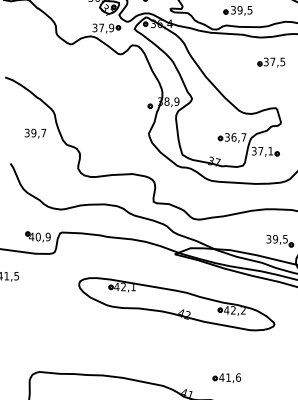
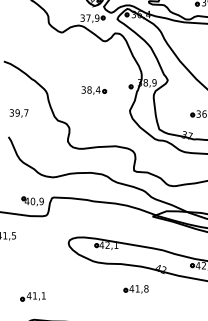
part: (107, 110) -> (93, 90), added
text: (35, 133) -> (19, 113), moved
part: (155, 337) -> (135, 289), added
part: (37, 345) -> (32, 296), added

